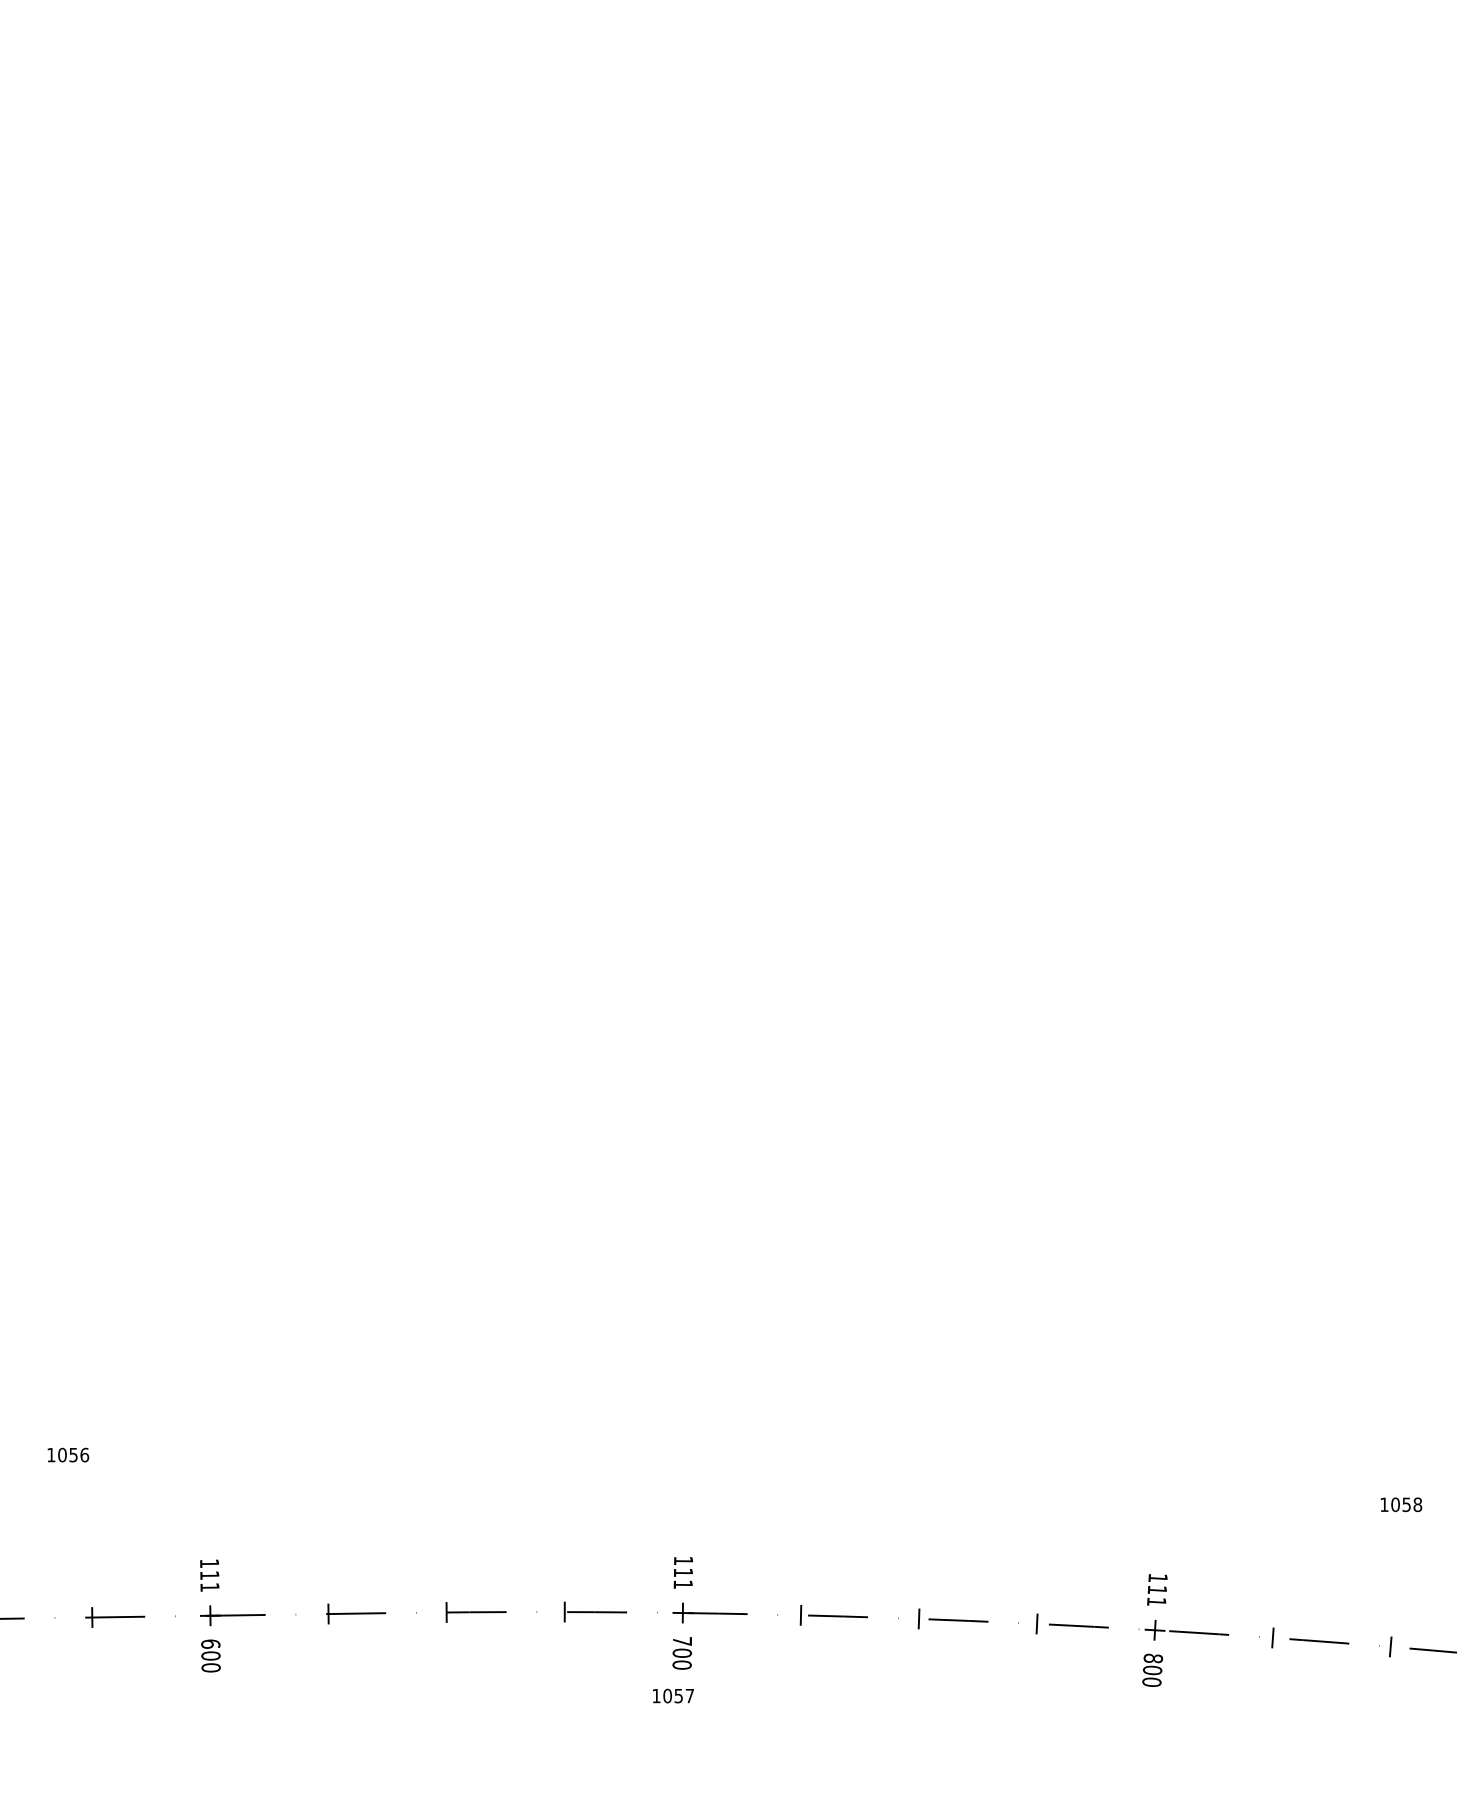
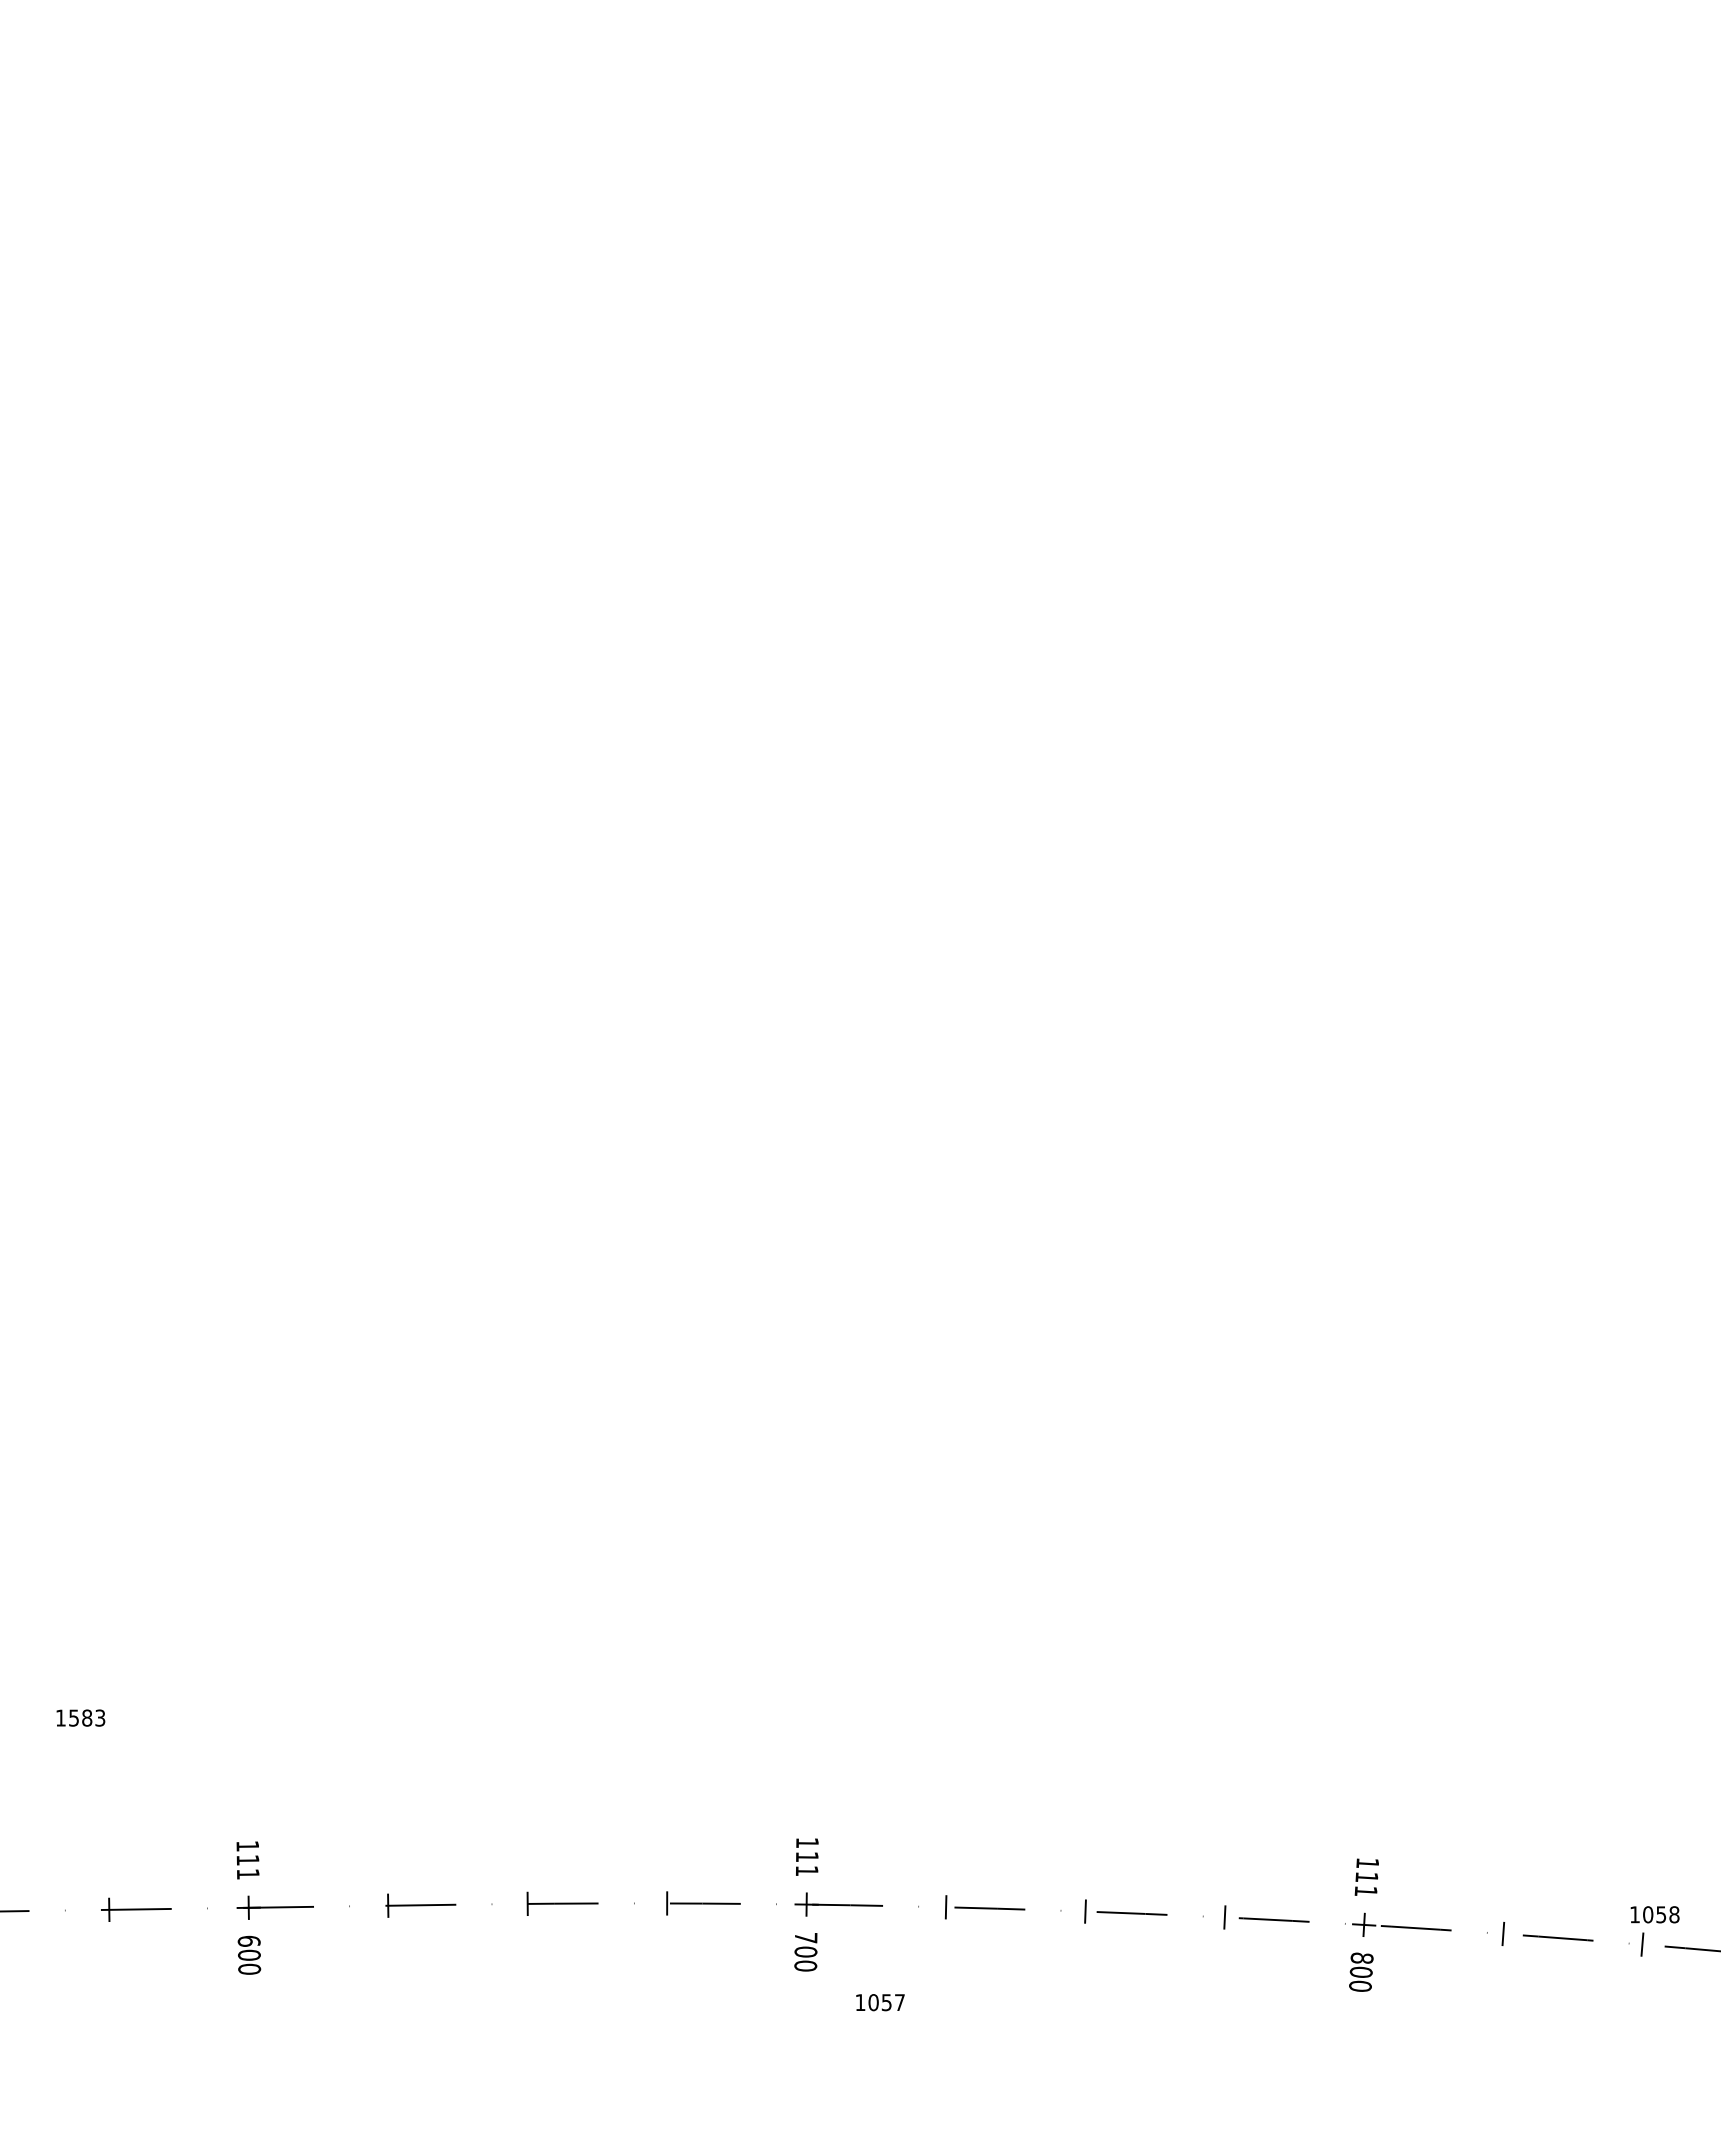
text: (73, 1454) -> (87, 1717), 1056 -> 1583
text: (1400, 1504) -> (1654, 1914), moved
text: (673, 1695) -> (880, 2002), moved

